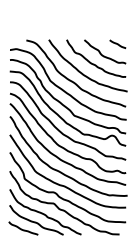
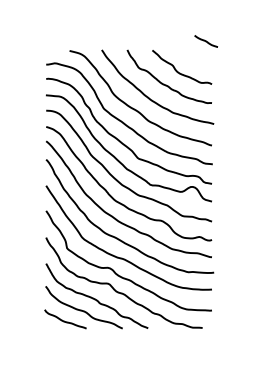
line: (117, 44) -> (205, 41), moved

